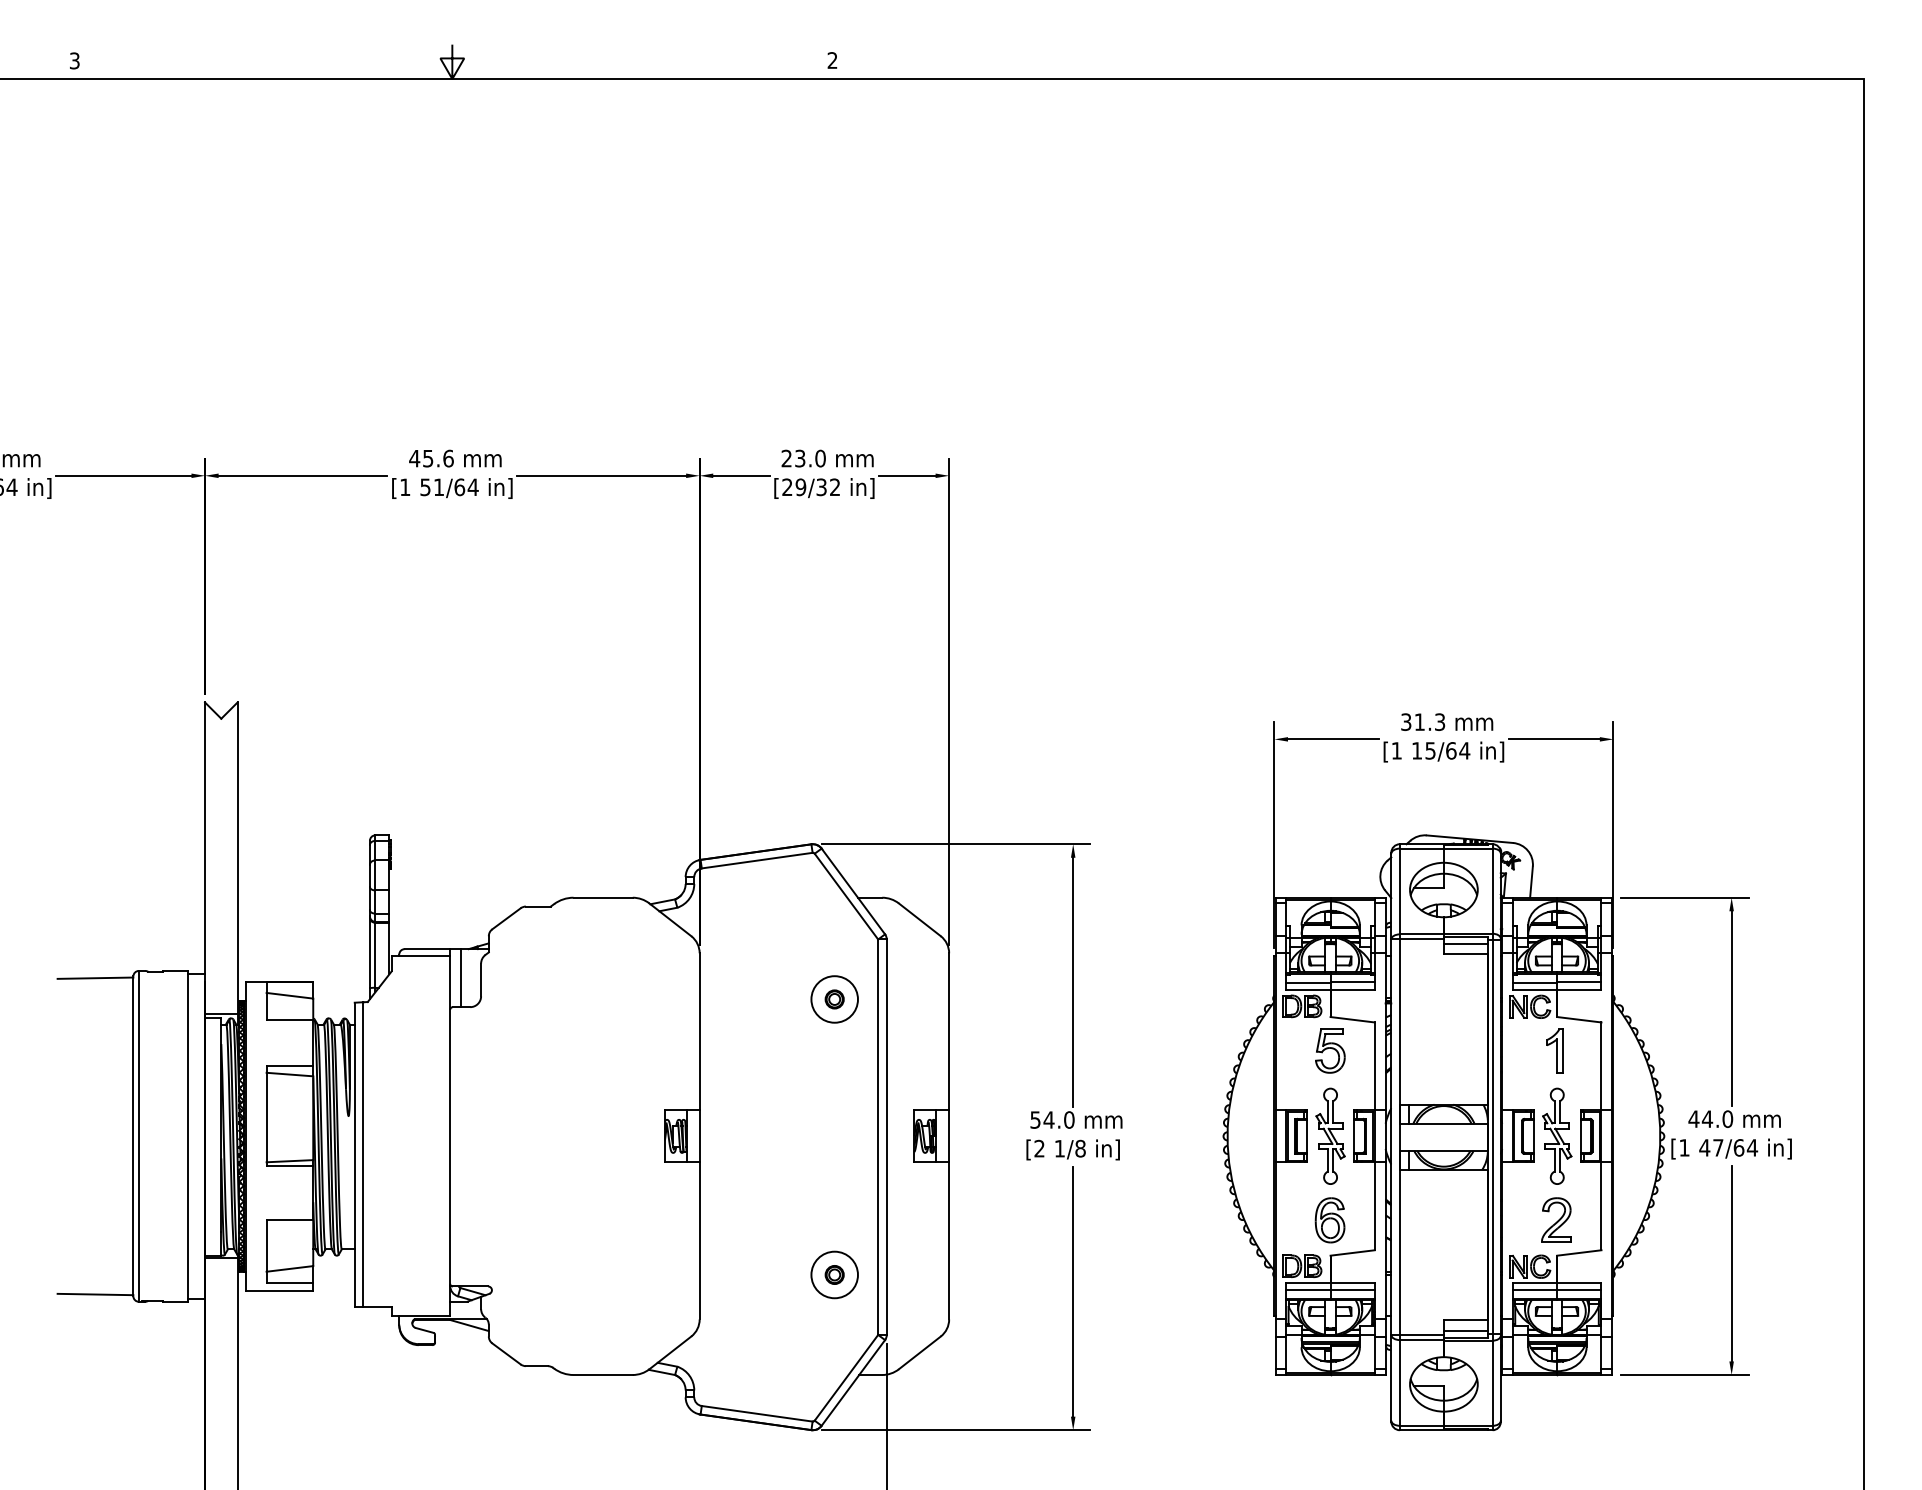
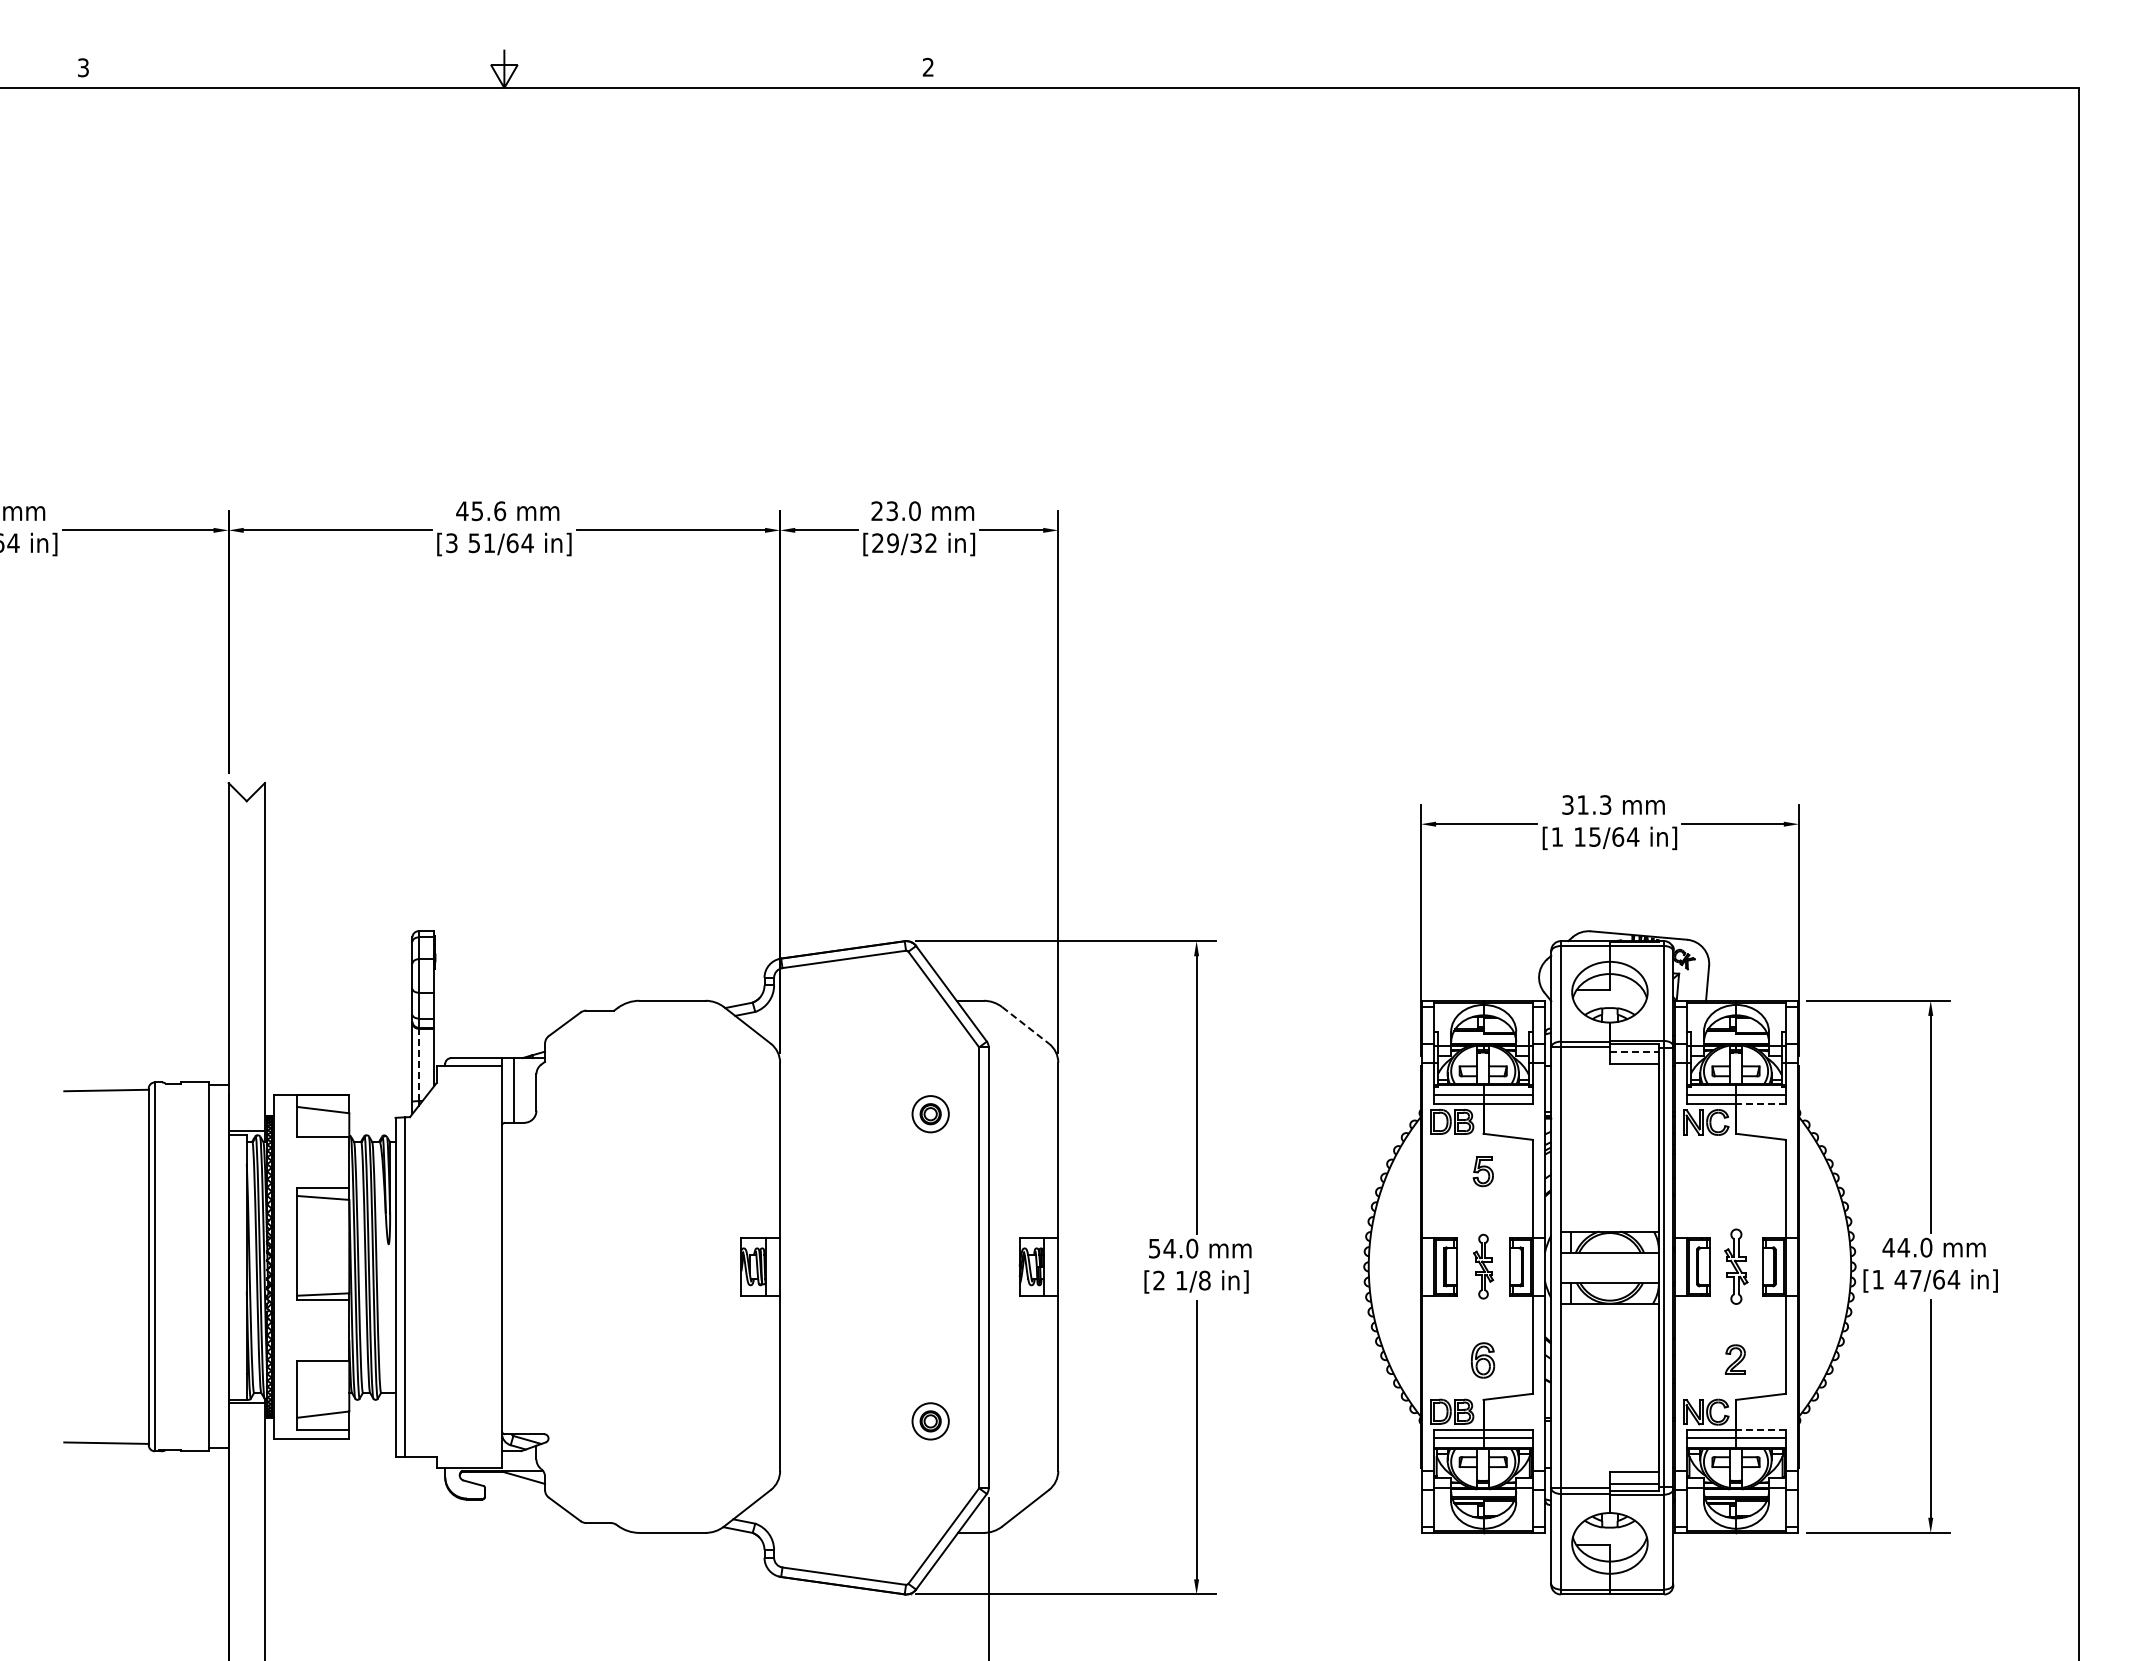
text: (404, 487) -> (451, 543), [1 -> [3
line: (919, 919) -> (1025, 1025), solid -> dashed
line: (1465, 943) -> (1634, 1051), solid -> dashed
line: (375, 954) -> (418, 1064), solid -> dashed
line: (1578, 989) -> (1760, 1103), solid -> dashed
circle: (834, 999) -> (930, 1114), size x0.7
part: (1330, 1050) -> (1483, 1171), size x0.6
part: (1554, 1050) -> (1733, 1171), removed
part: (1330, 1136) -> (1483, 1266), size x0.6
part: (1557, 1136) -> (1736, 1266), size x0.7
part: (1556, 1219) -> (1735, 1359), size x0.6
part: (1329, 1220) -> (1482, 1360), size x0.7
circle: (834, 1275) -> (930, 1421), size x0.7
line: (1578, 1282) -> (1760, 1429), solid -> dashed

